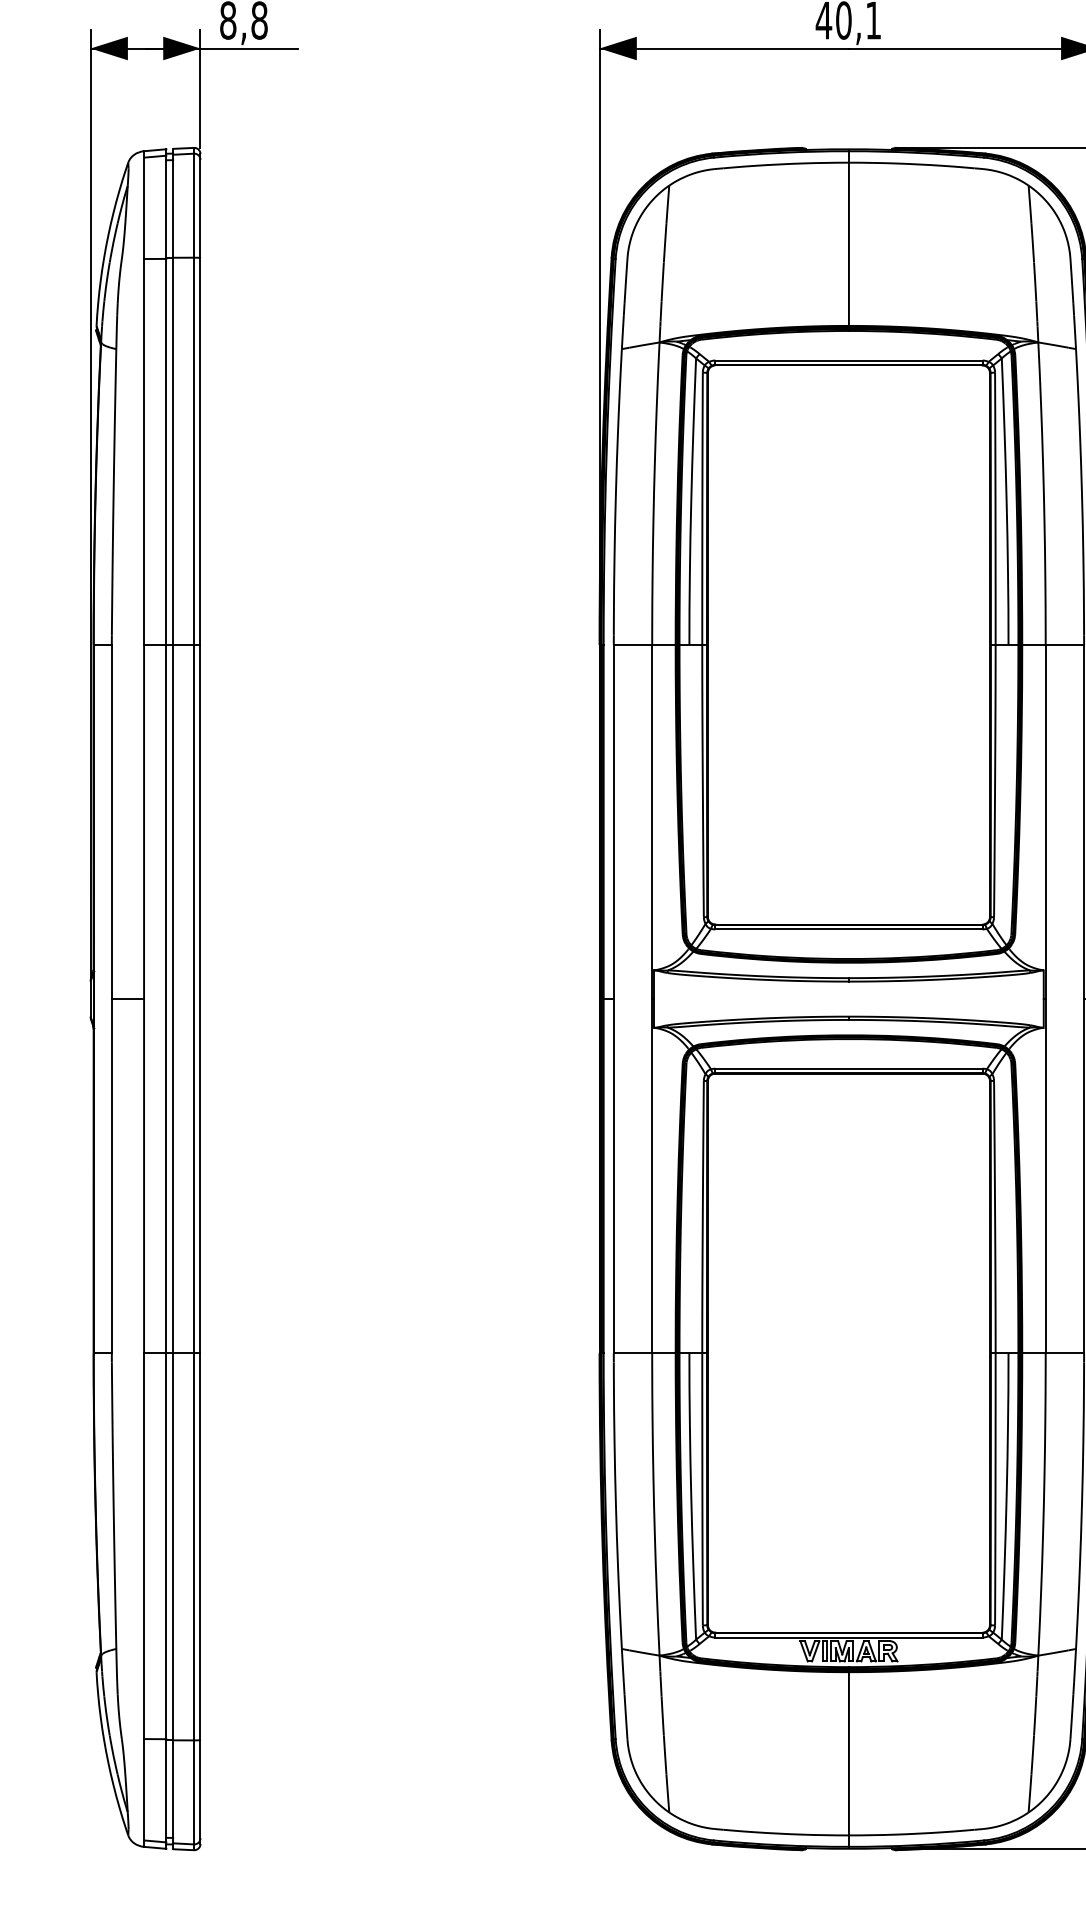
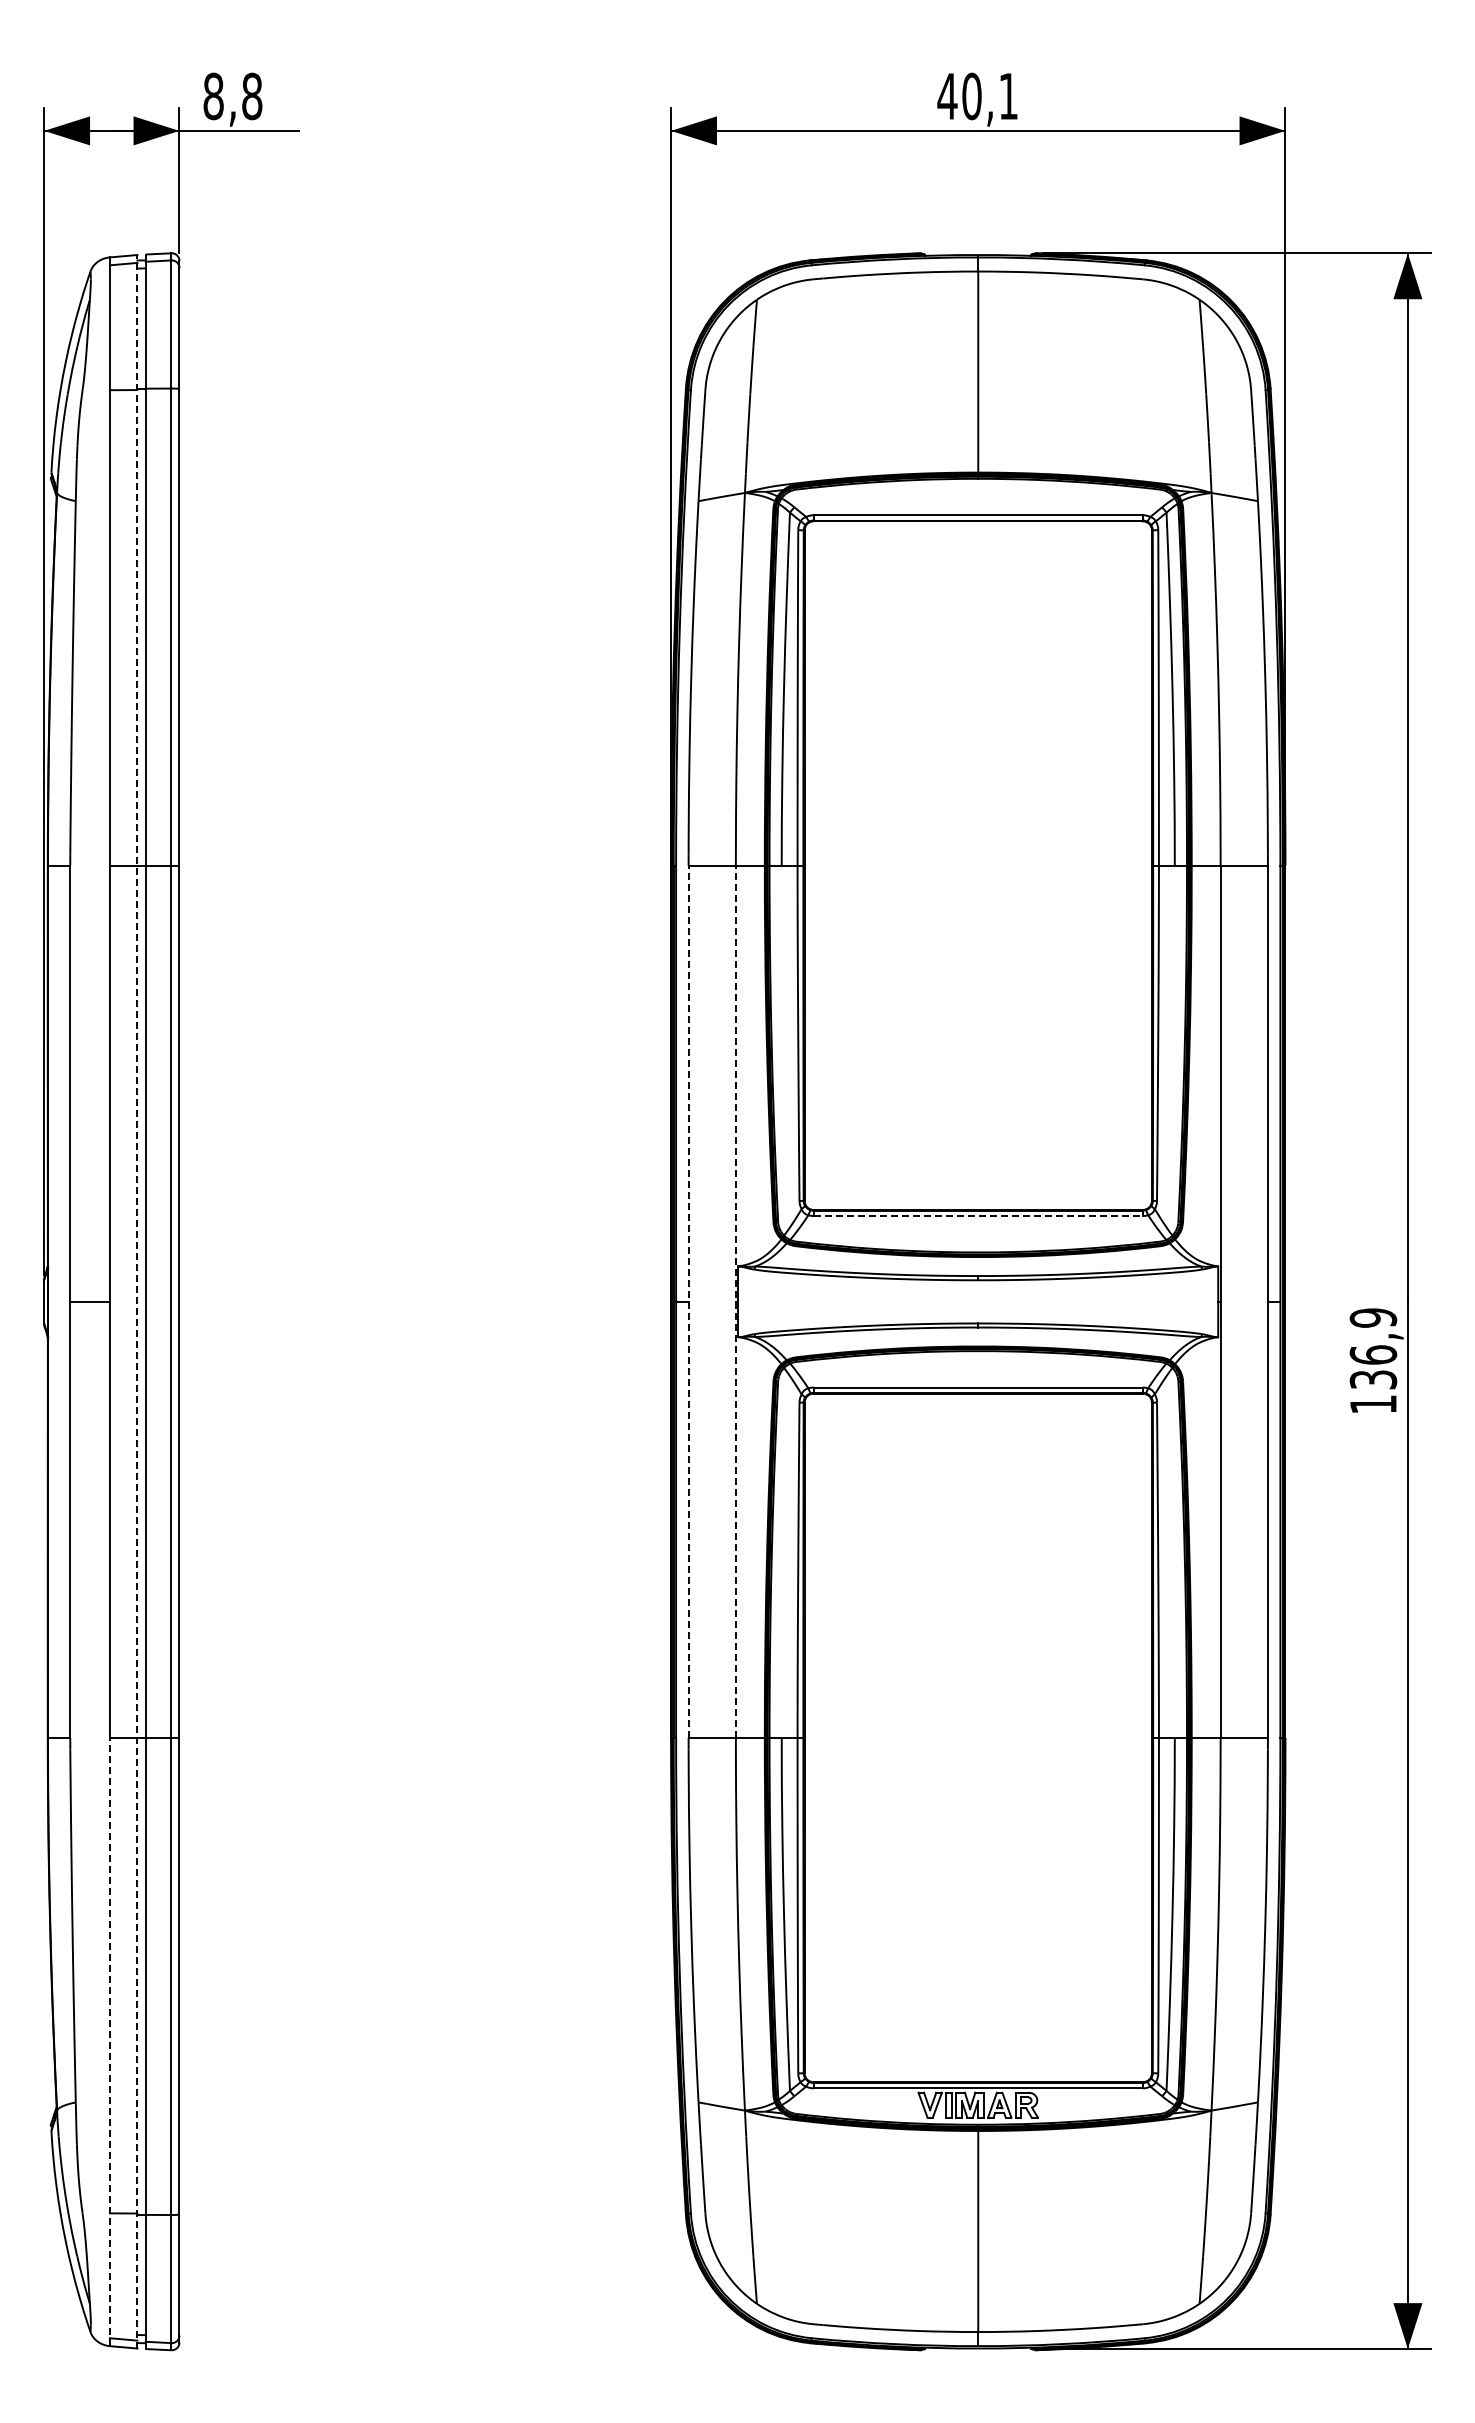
line: (849, 929) -> (978, 1216), solid -> dashed
line: (166, 998) -> (137, 1301), solid -> dashed
line: (613, 998) -> (688, 1301), solid -> dashed
line: (651, 998) -> (735, 1301), solid -> dashed
line: (143, 1599) -> (109, 2041), solid -> dashed

